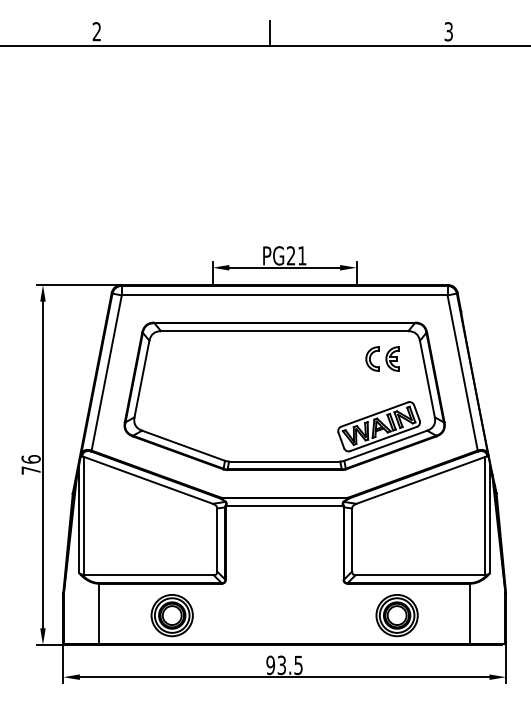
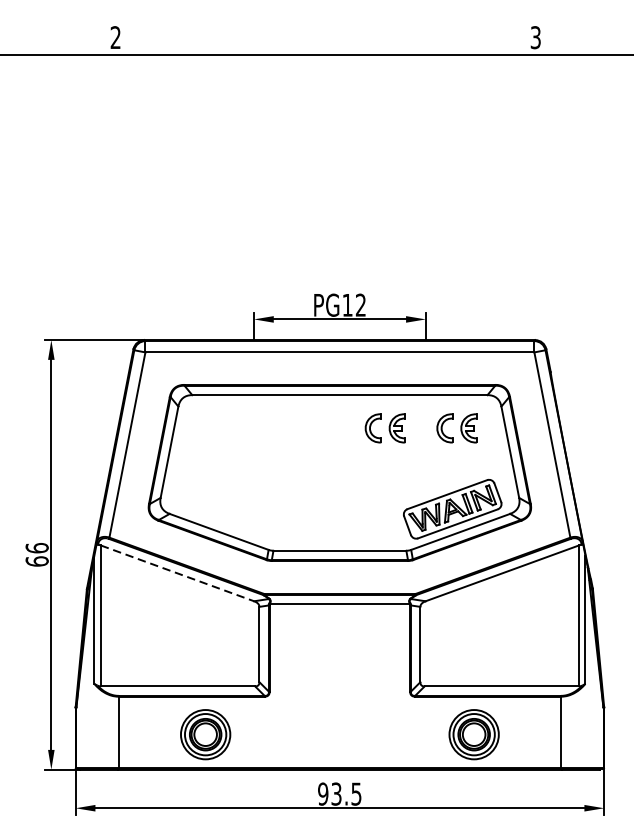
line: (270, 33) -> (322, 39), removed
text: (296, 255) -> (354, 304), PG21 -> PG12
part: (322, 358) -> (385, 427), added
text: (30, 470) -> (36, 561), 76 -> 66
line: (149, 480) -> (178, 573), solid -> dashed

